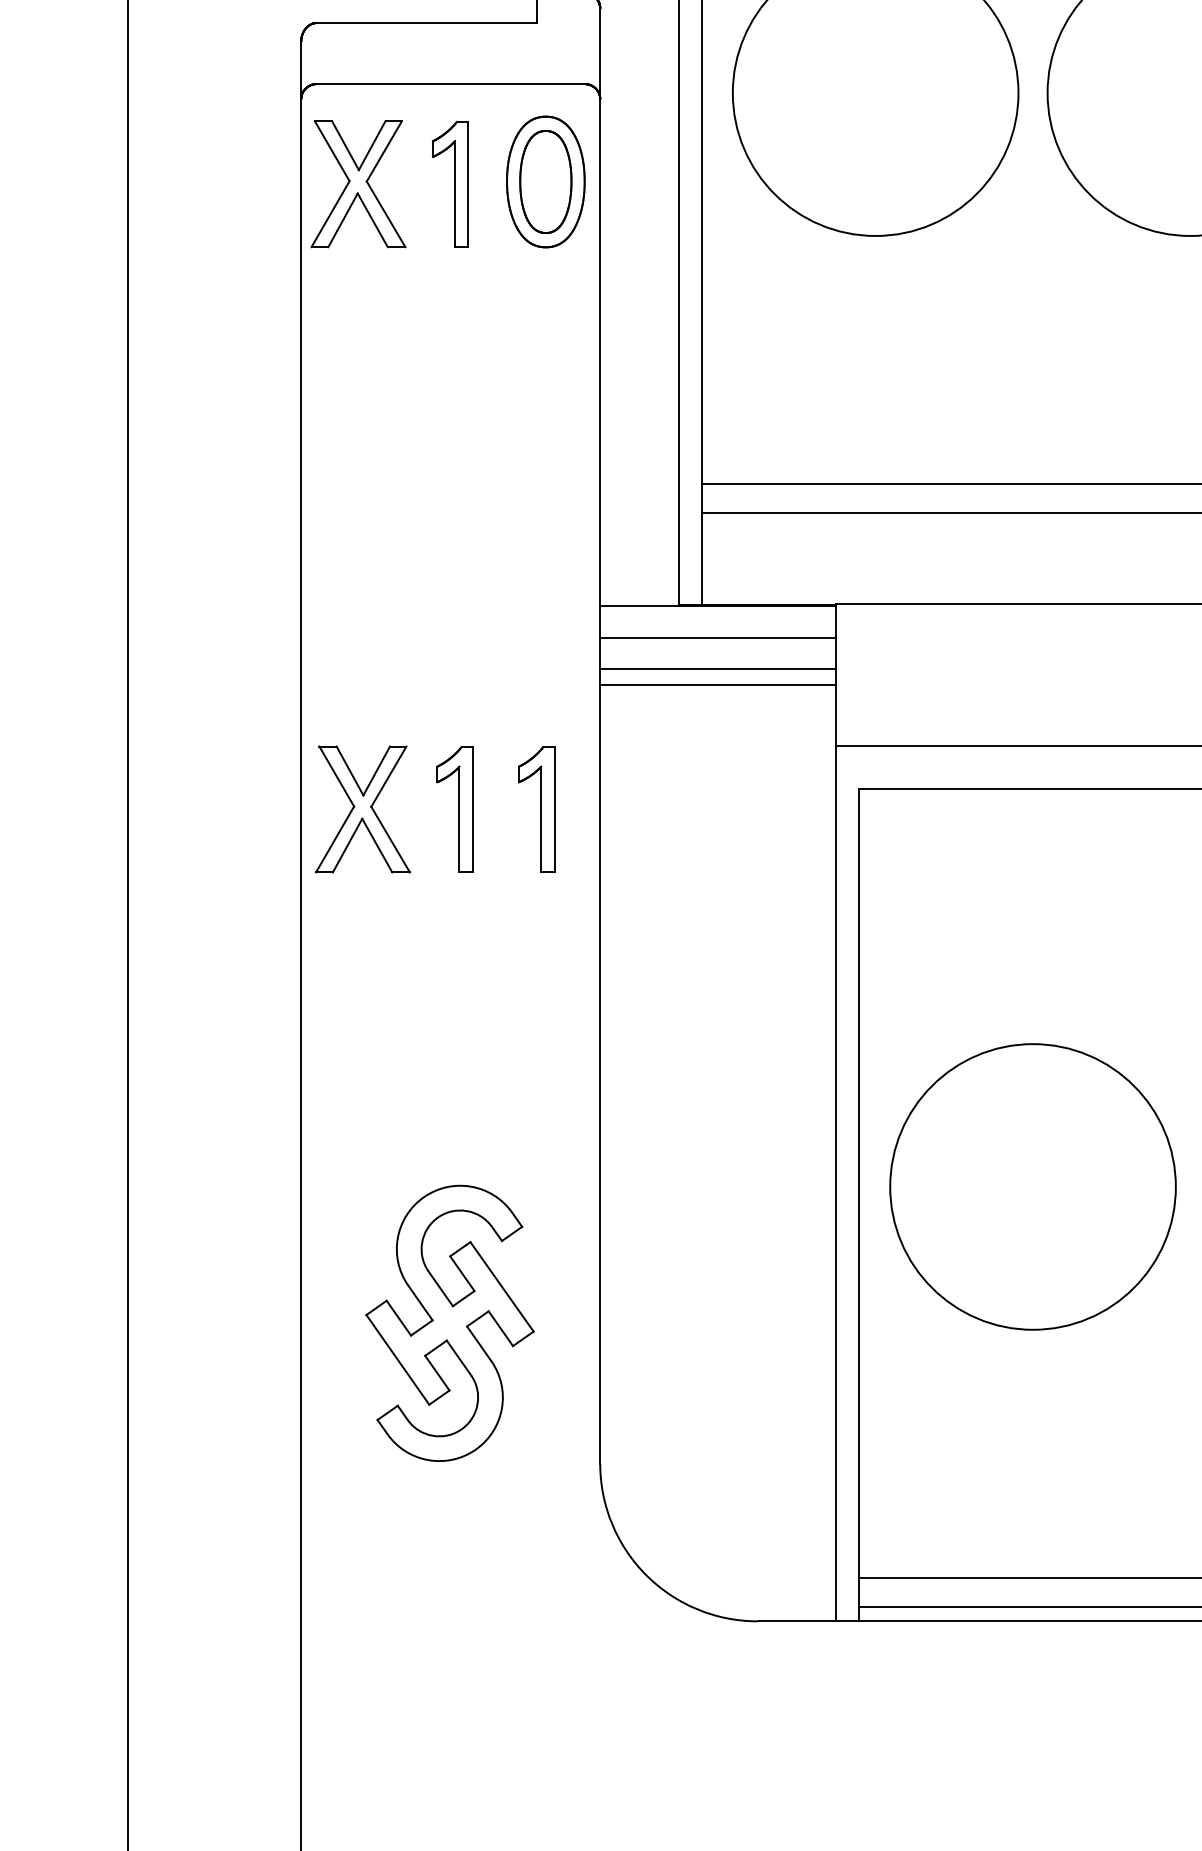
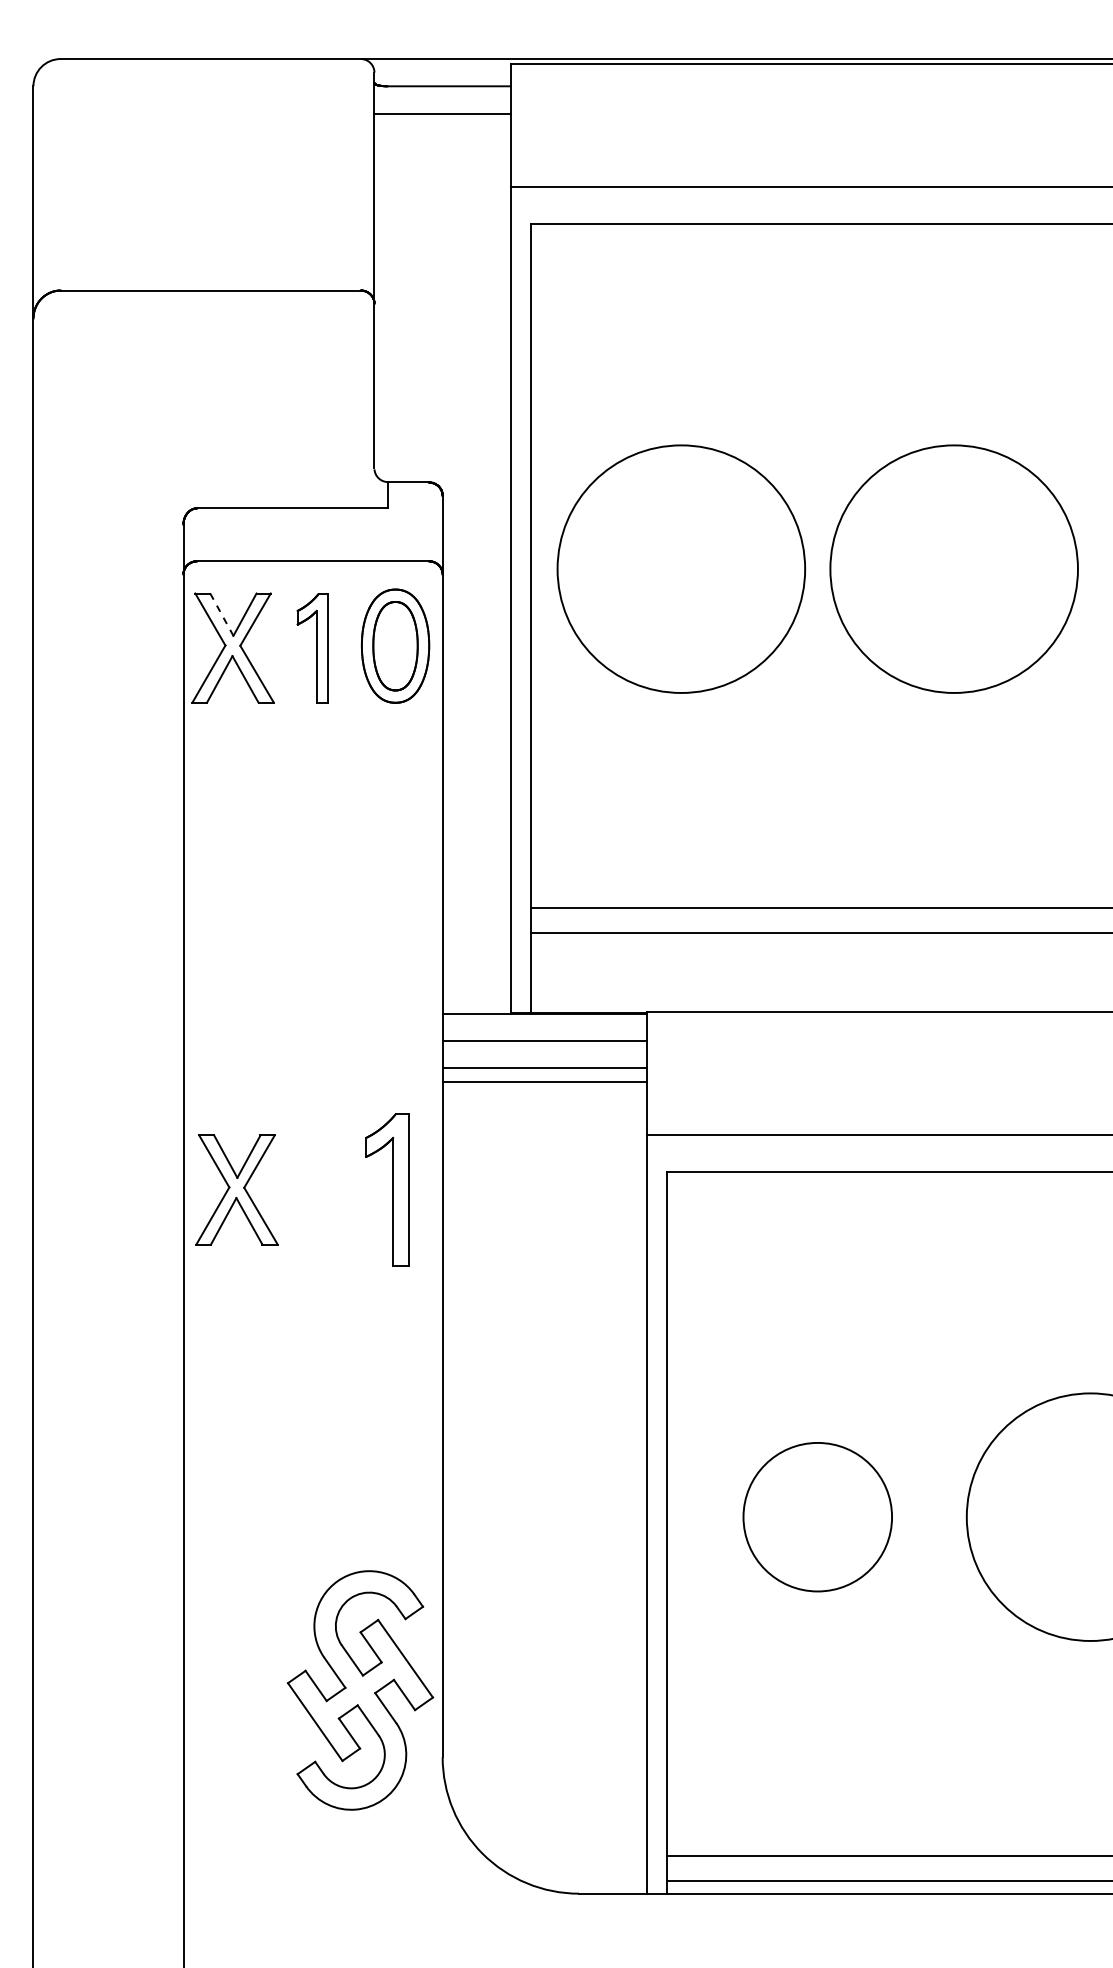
line: (346, 146) -> (222, 615), solid -> dashed
part: (454, 810) -> (316, 1190), removed
part: (536, 810) -> (387, 1190), size x1.4
circle: (1032, 1186) -> (817, 1516), size x0.6
part: (450, 1323) -> (360, 1690), moved

